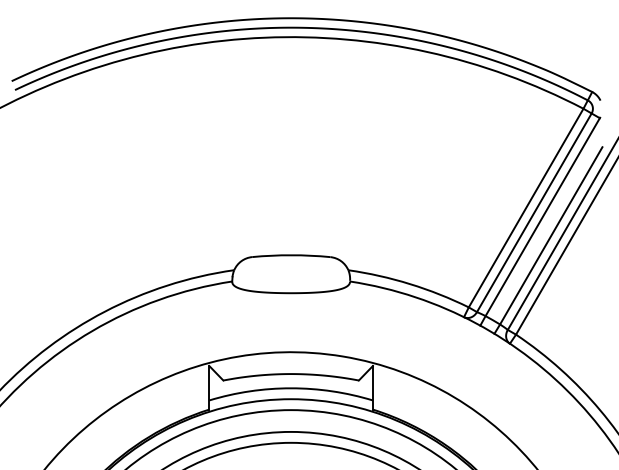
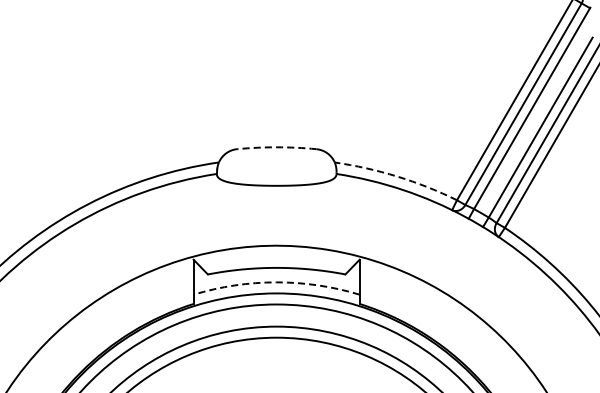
arc: (291, 255) -> (277, 147), solid -> dashed
arc: (410, 284) -> (397, 176), solid -> dashed
arc: (291, 388) -> (277, 282), solid -> dashed

